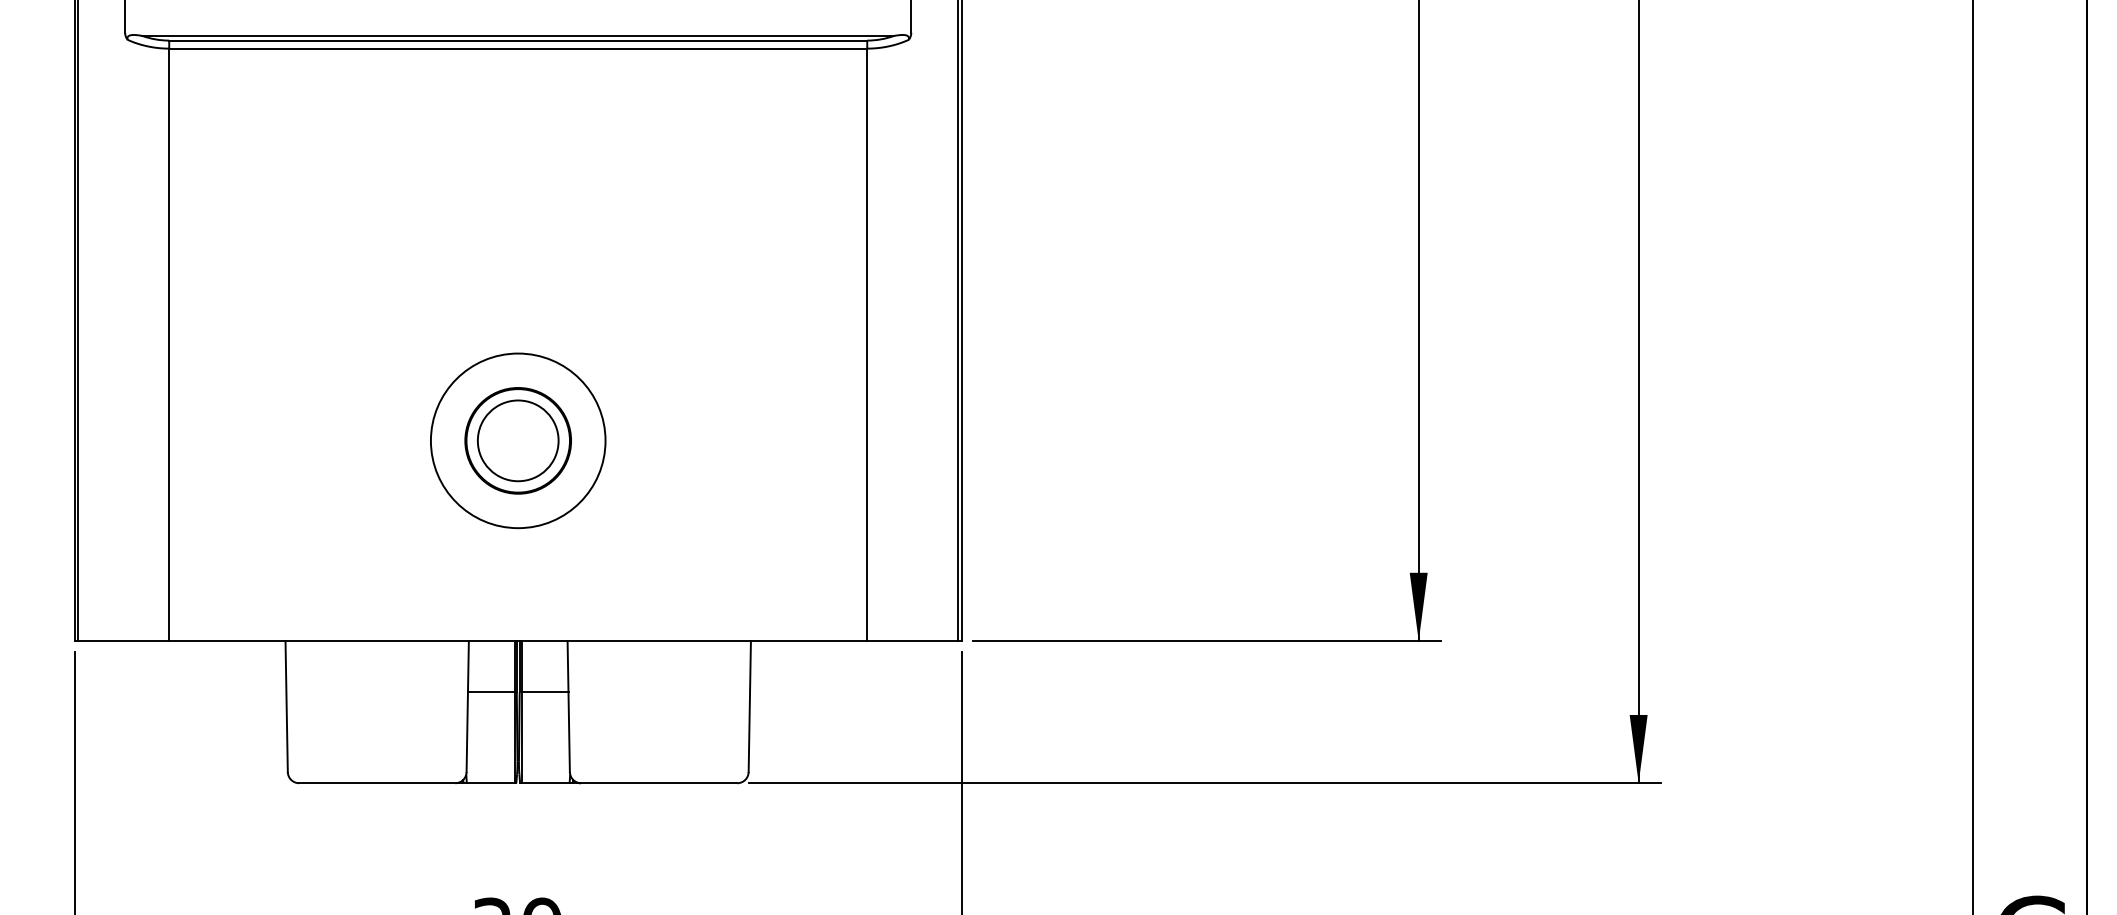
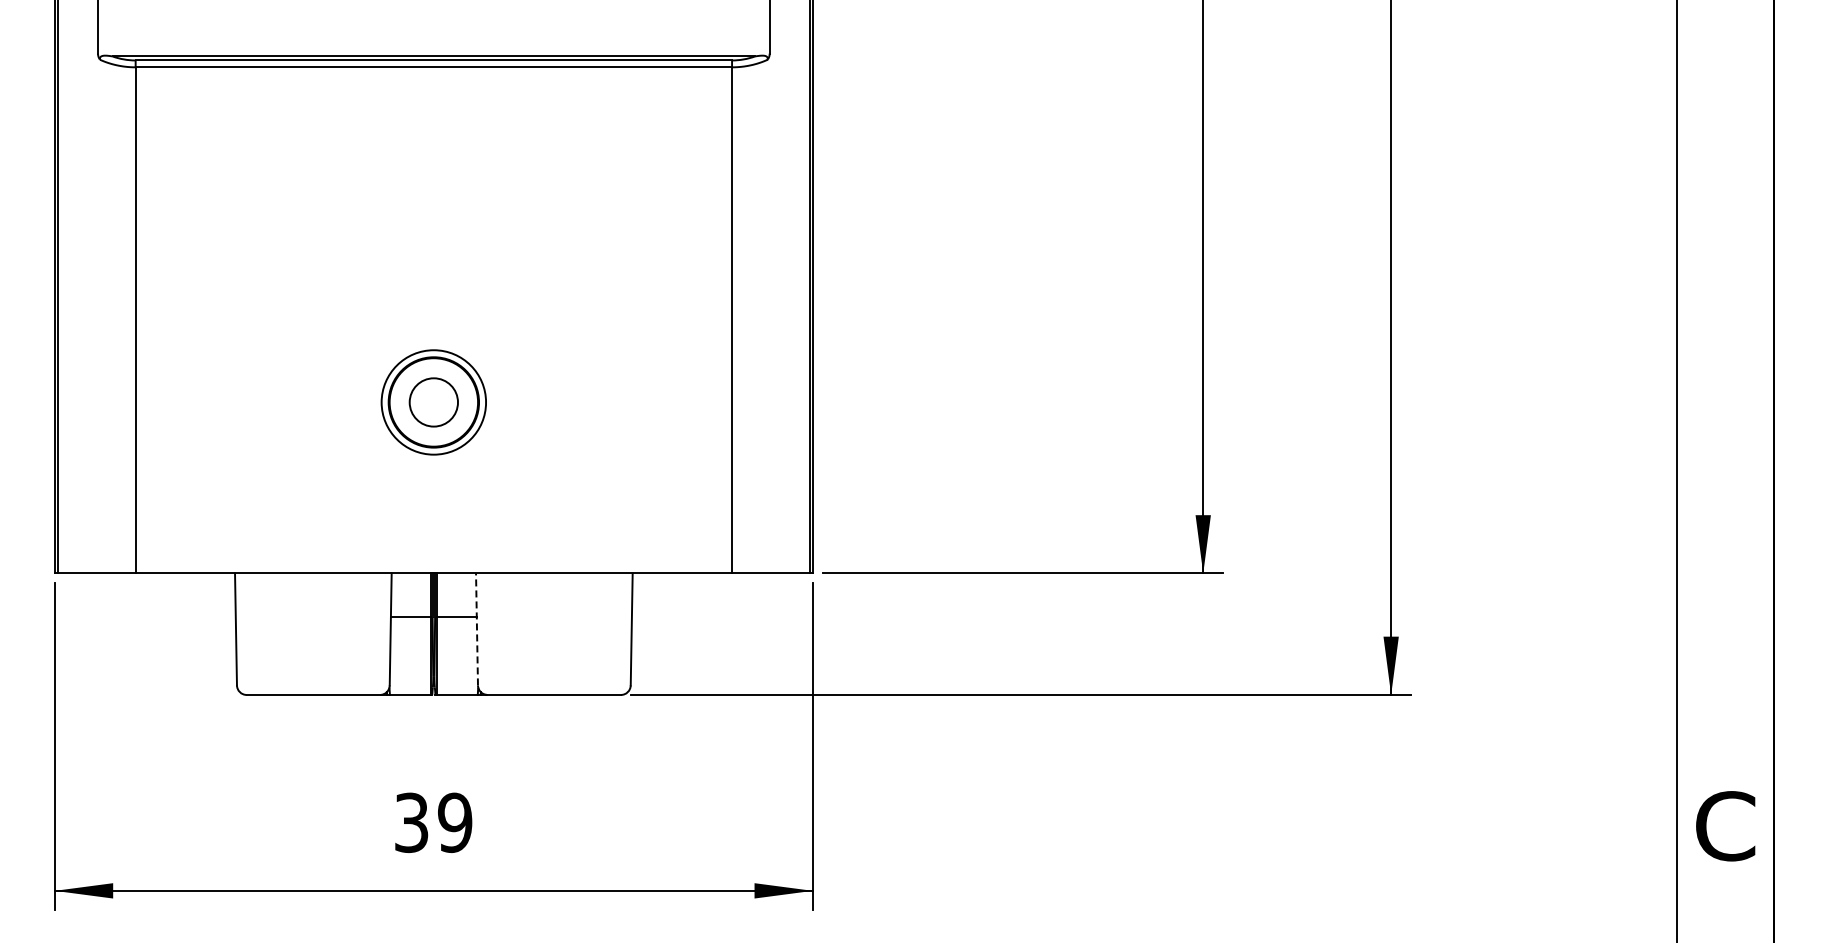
circle: (517, 439) -> (433, 401), size x0.7
circle: (517, 440) -> (433, 402), size x0.7
line: (569, 706) -> (477, 629), solid -> dashed

